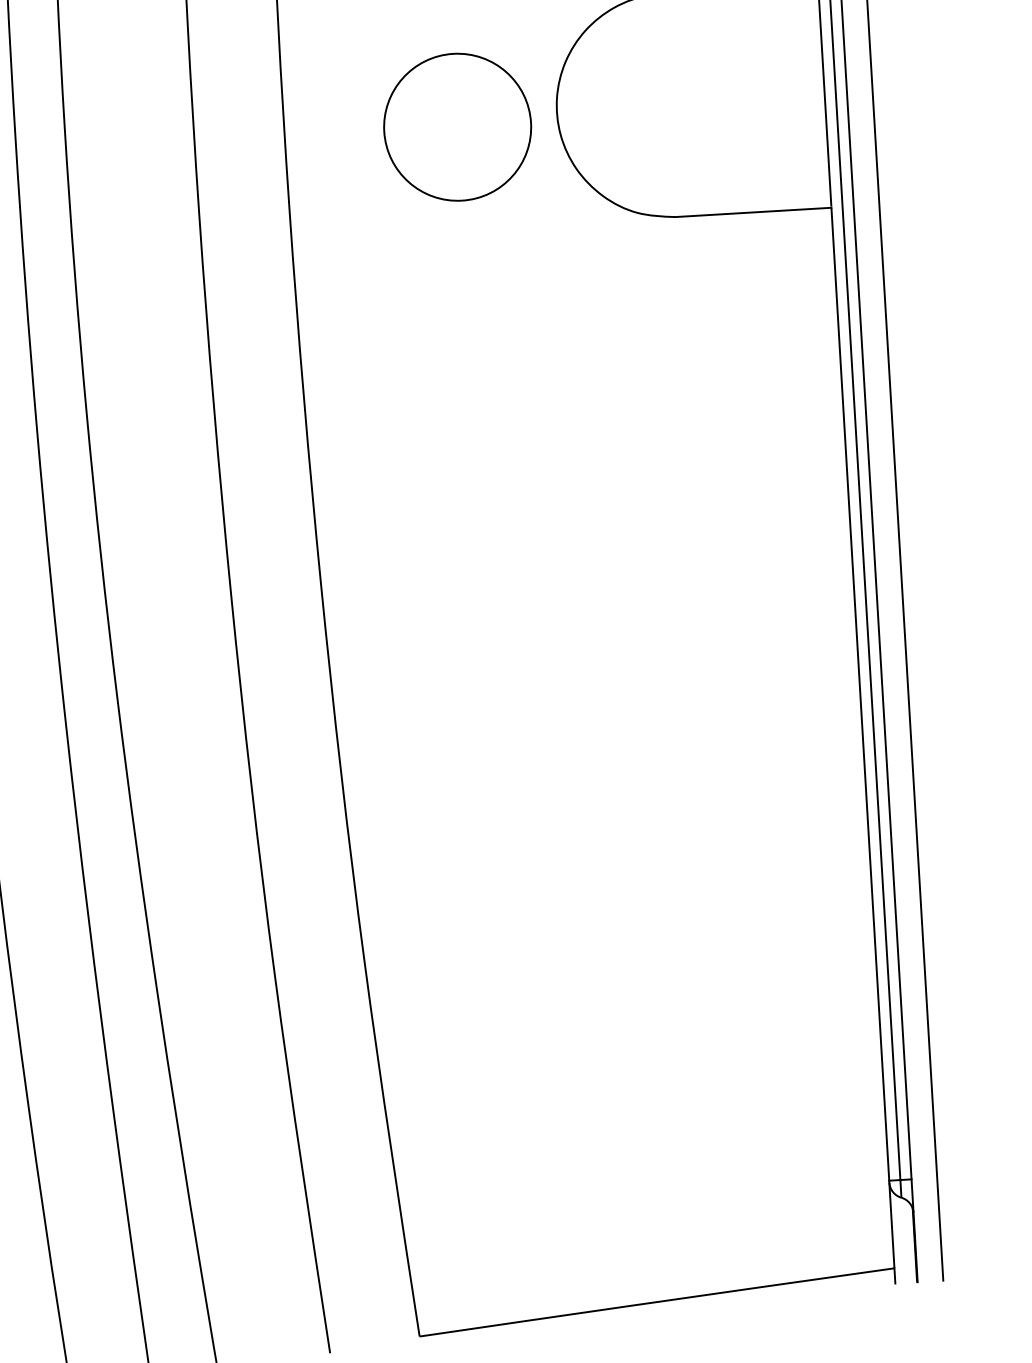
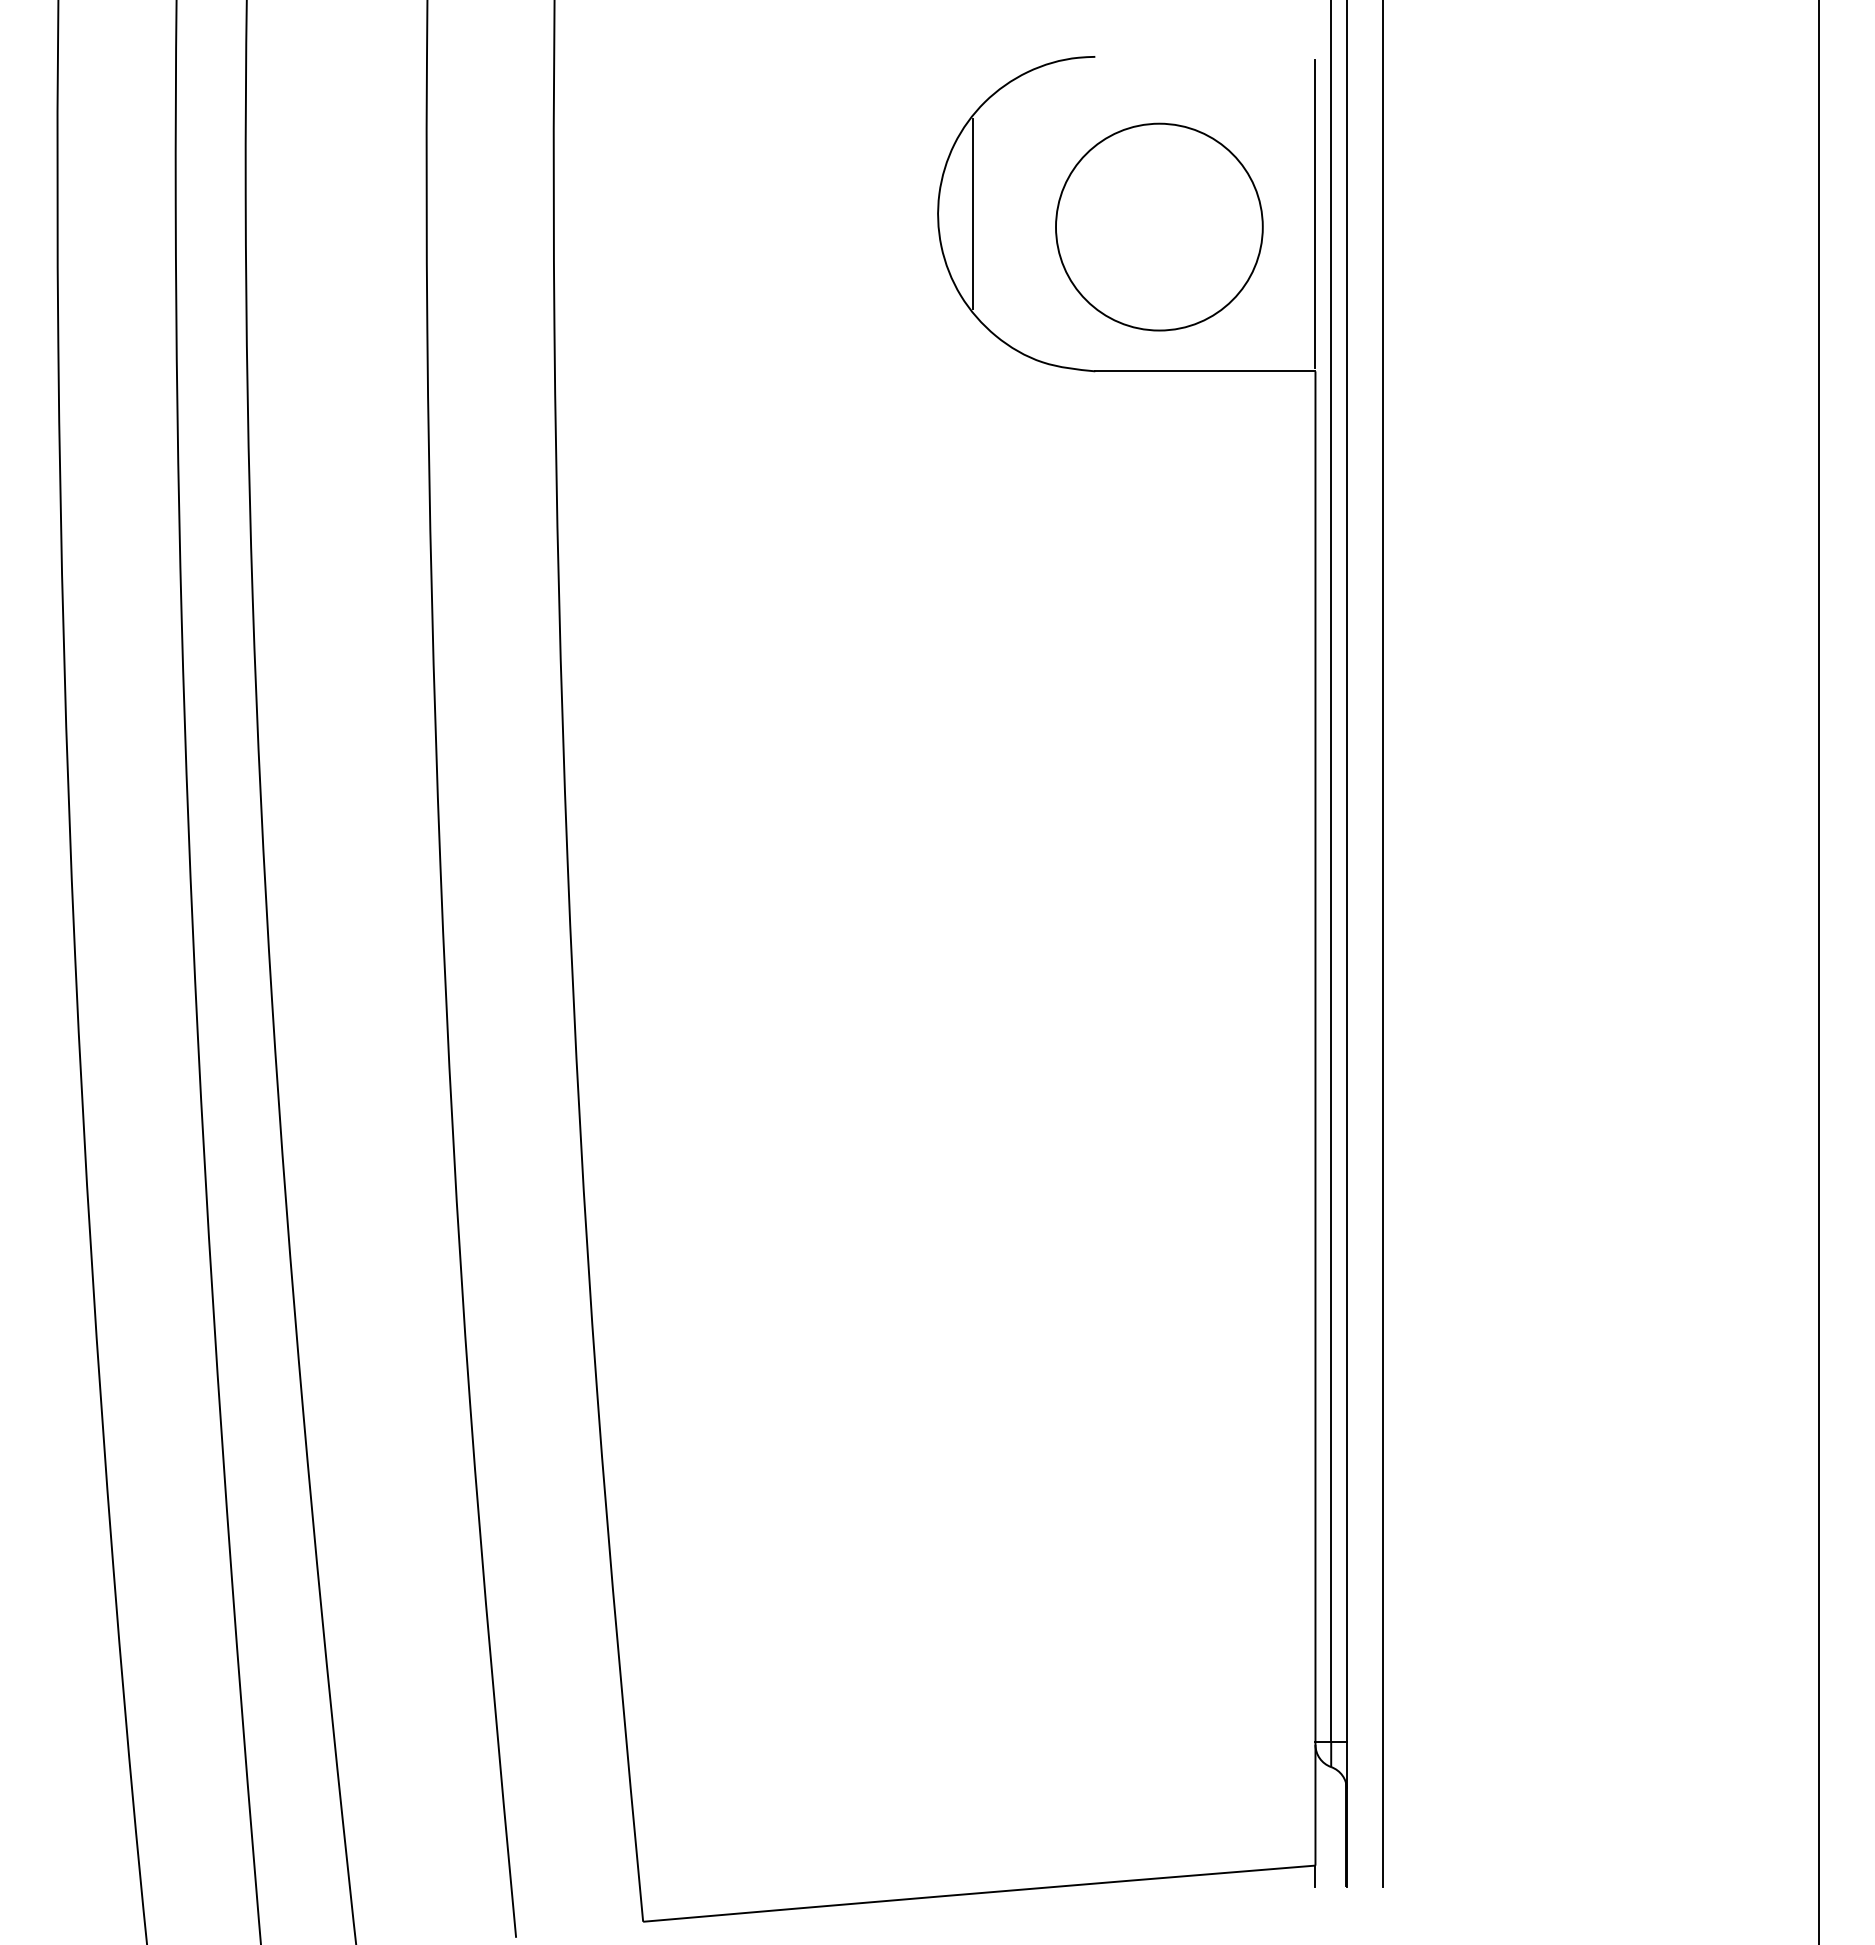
line: (581, 110) -> (972, 214), added
circle: (457, 126) -> (1159, 226), moved

